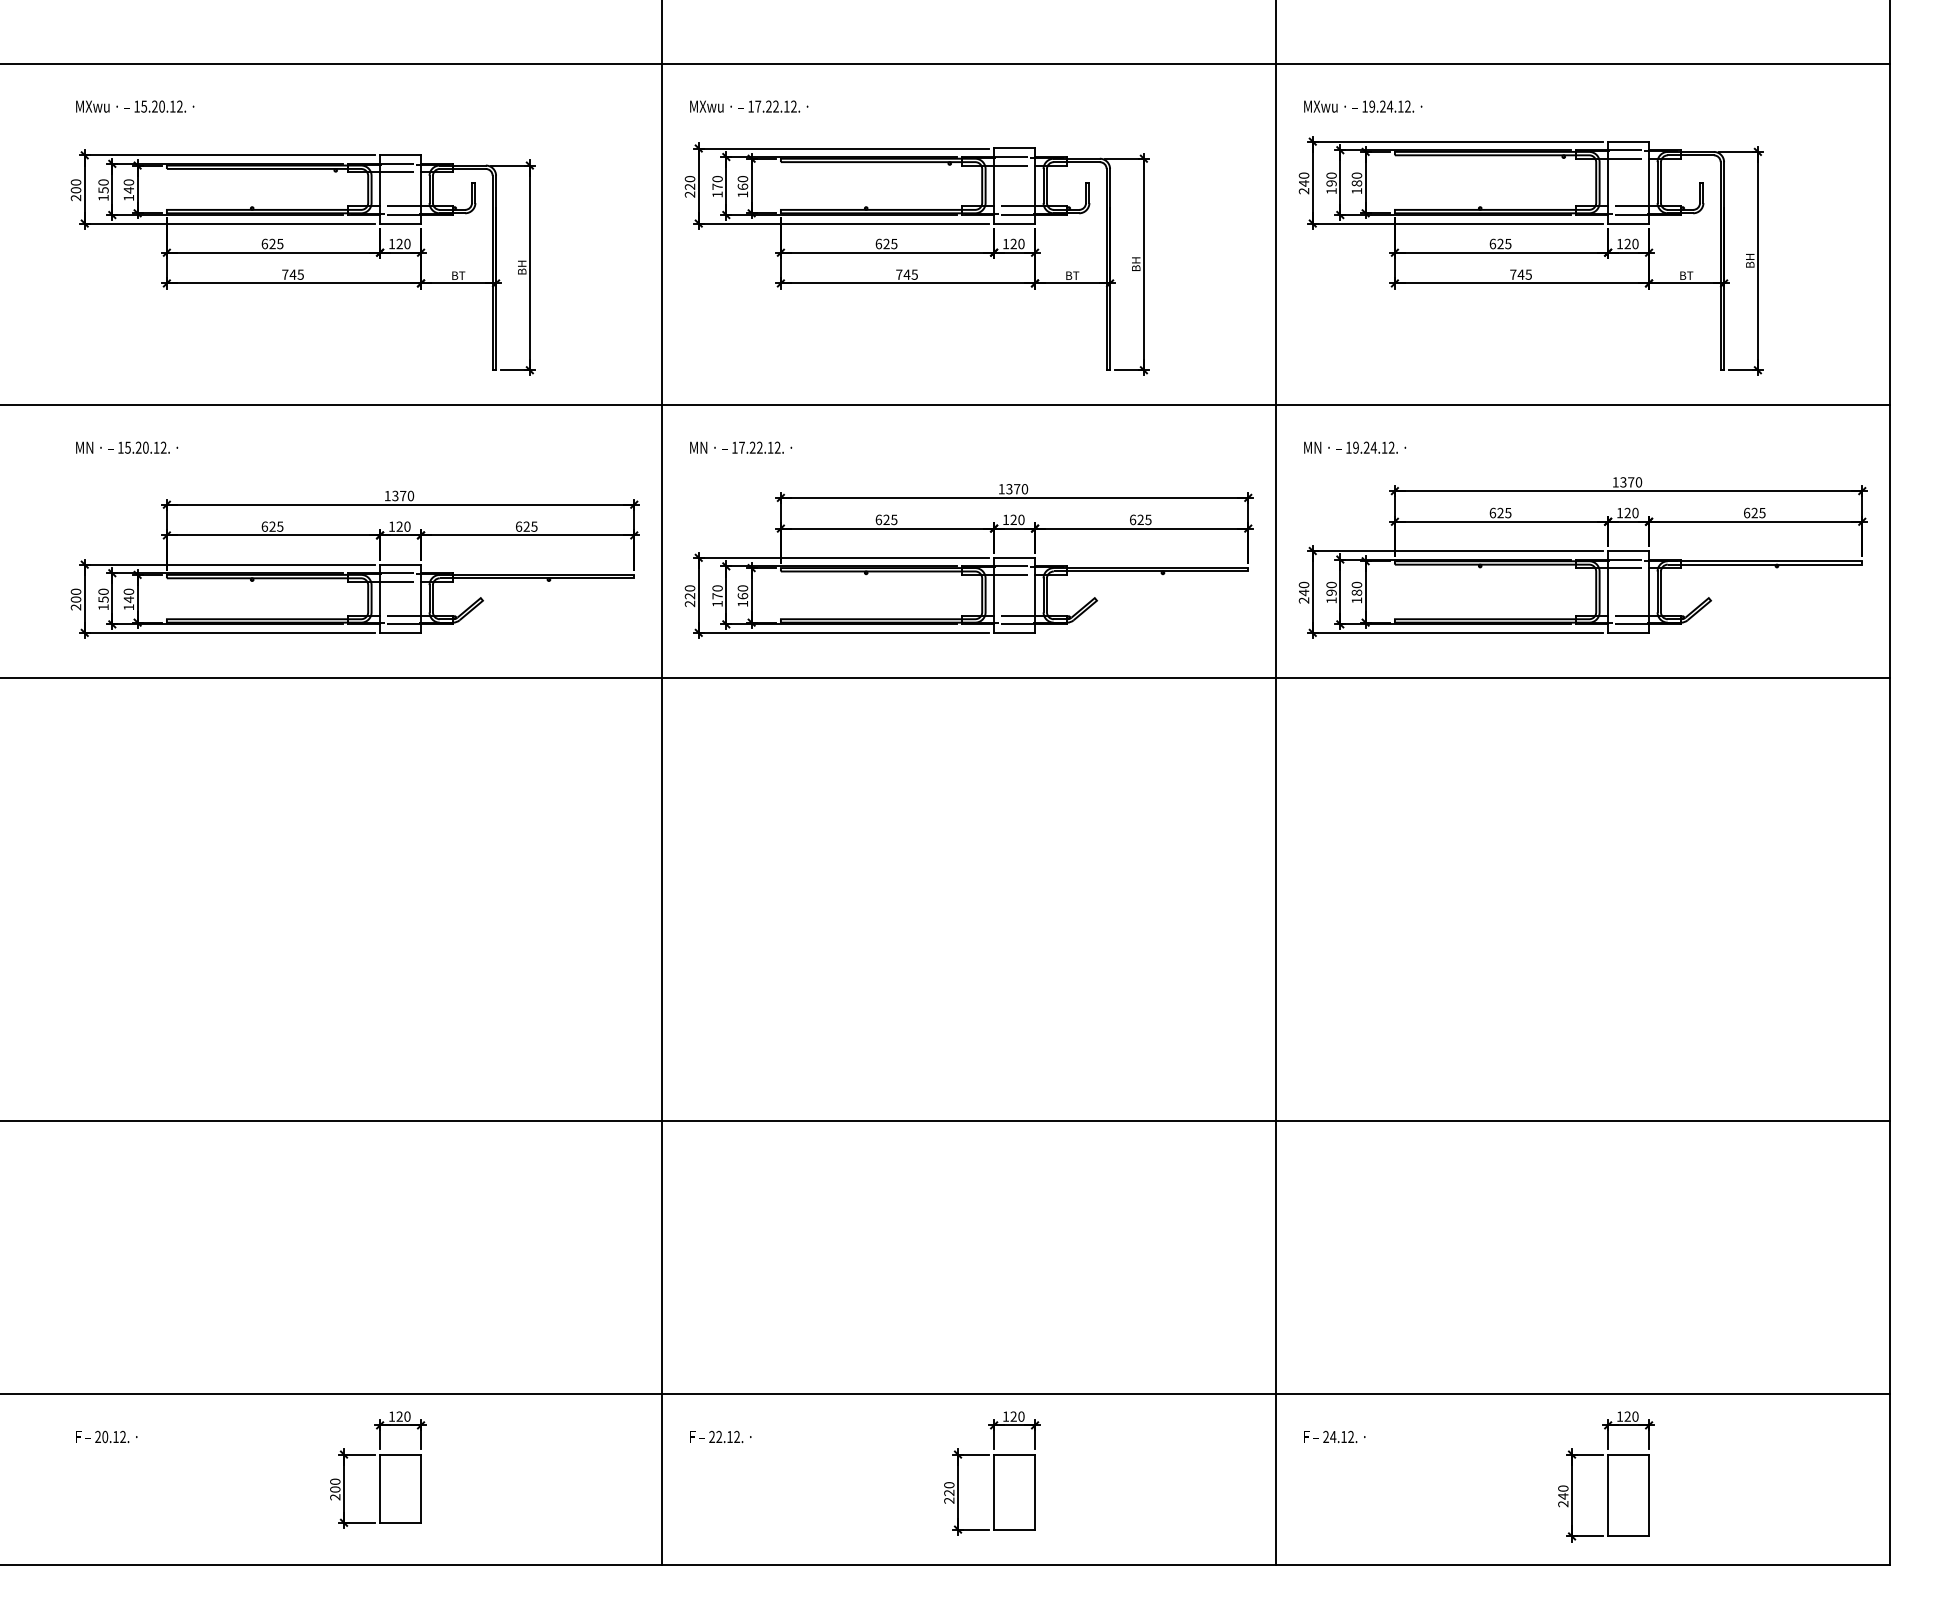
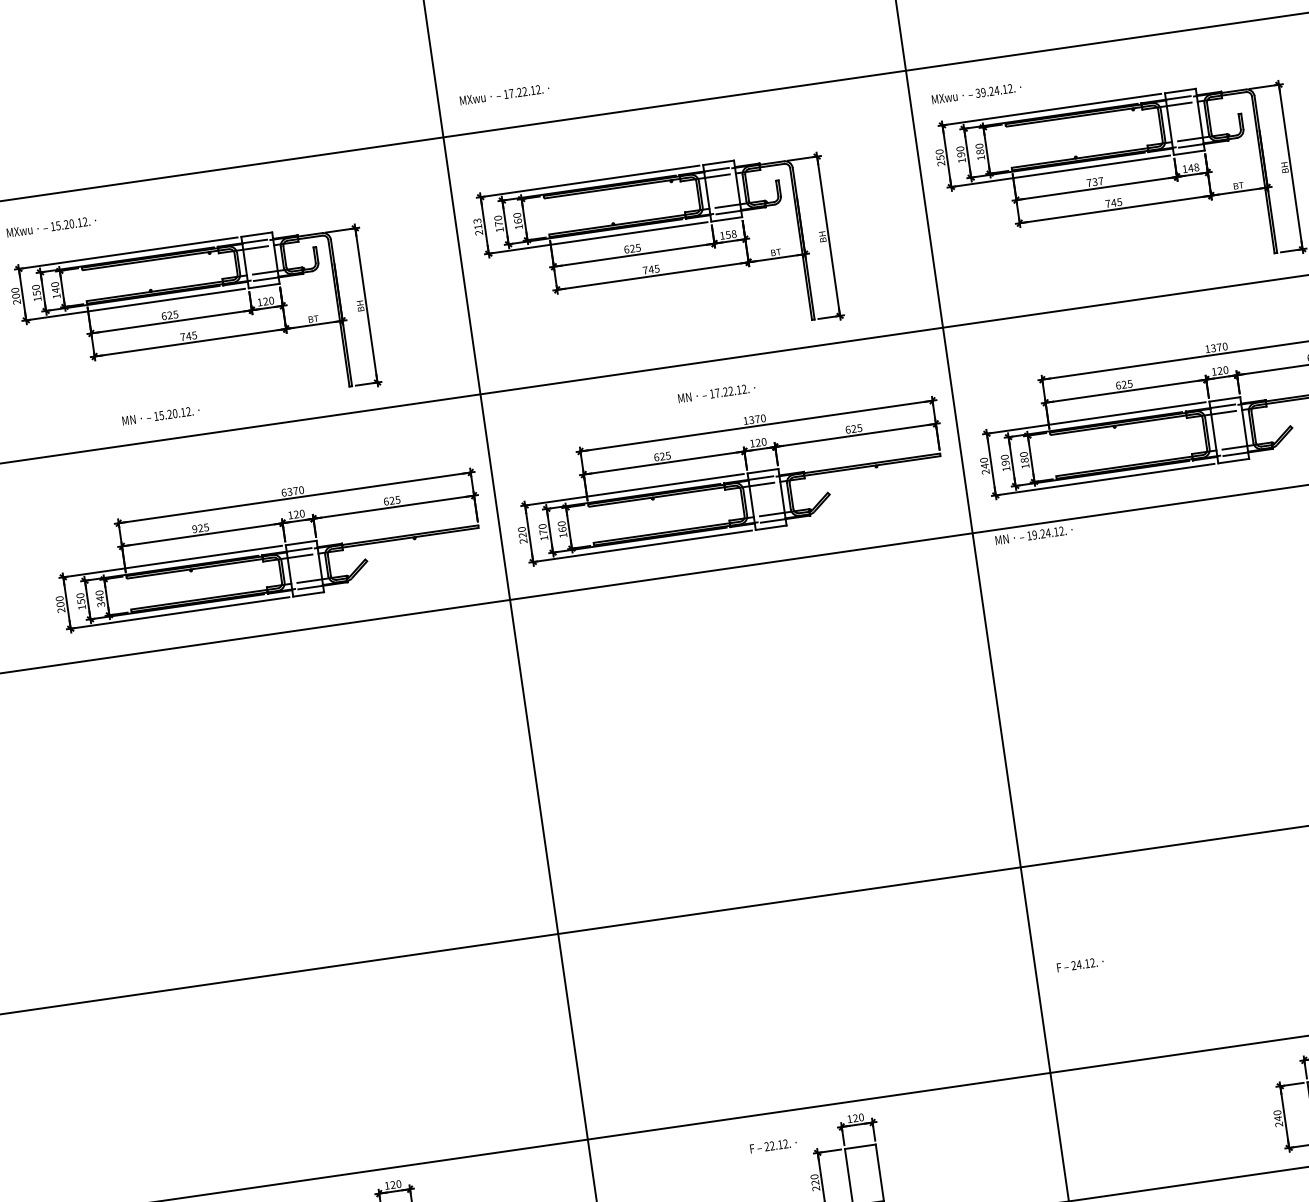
text: (749, 106) -> (504, 94), moved
text: (1364, 106) -> (977, 93), 19.24.12. -> 39.24.12.
text: (689, 182) -> (477, 223), 220 -> 213
text: (1304, 183) -> (940, 157), 240 -> 250
text: (1017, 243) -> (731, 234), 120 -> 158
text: (1500, 243) -> (1094, 181), 625 -> 737
text: (1631, 243) -> (1193, 167), 120 -> 148
text: (127, 447) -> (161, 415), moved
text: (741, 447) -> (717, 393), moved
text: (1355, 447) -> (1034, 534), moved
text: (387, 495) -> (283, 492), 1370 -> 6370
text: (264, 526) -> (194, 529), 625 -> 925
text: (128, 607) -> (100, 604), 140 -> 340
text: (720, 1436) -> (773, 1145), moved
text: (1334, 1436) -> (1080, 964), moved

